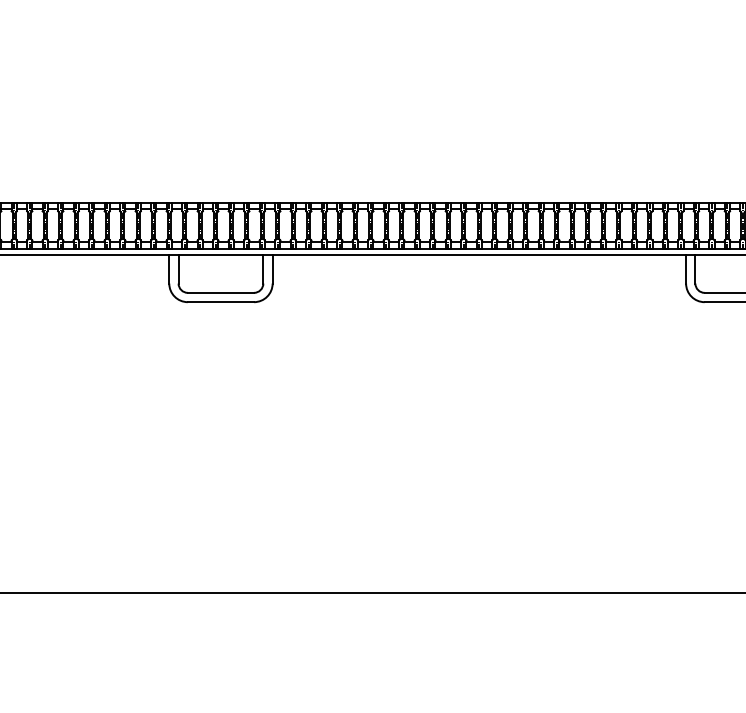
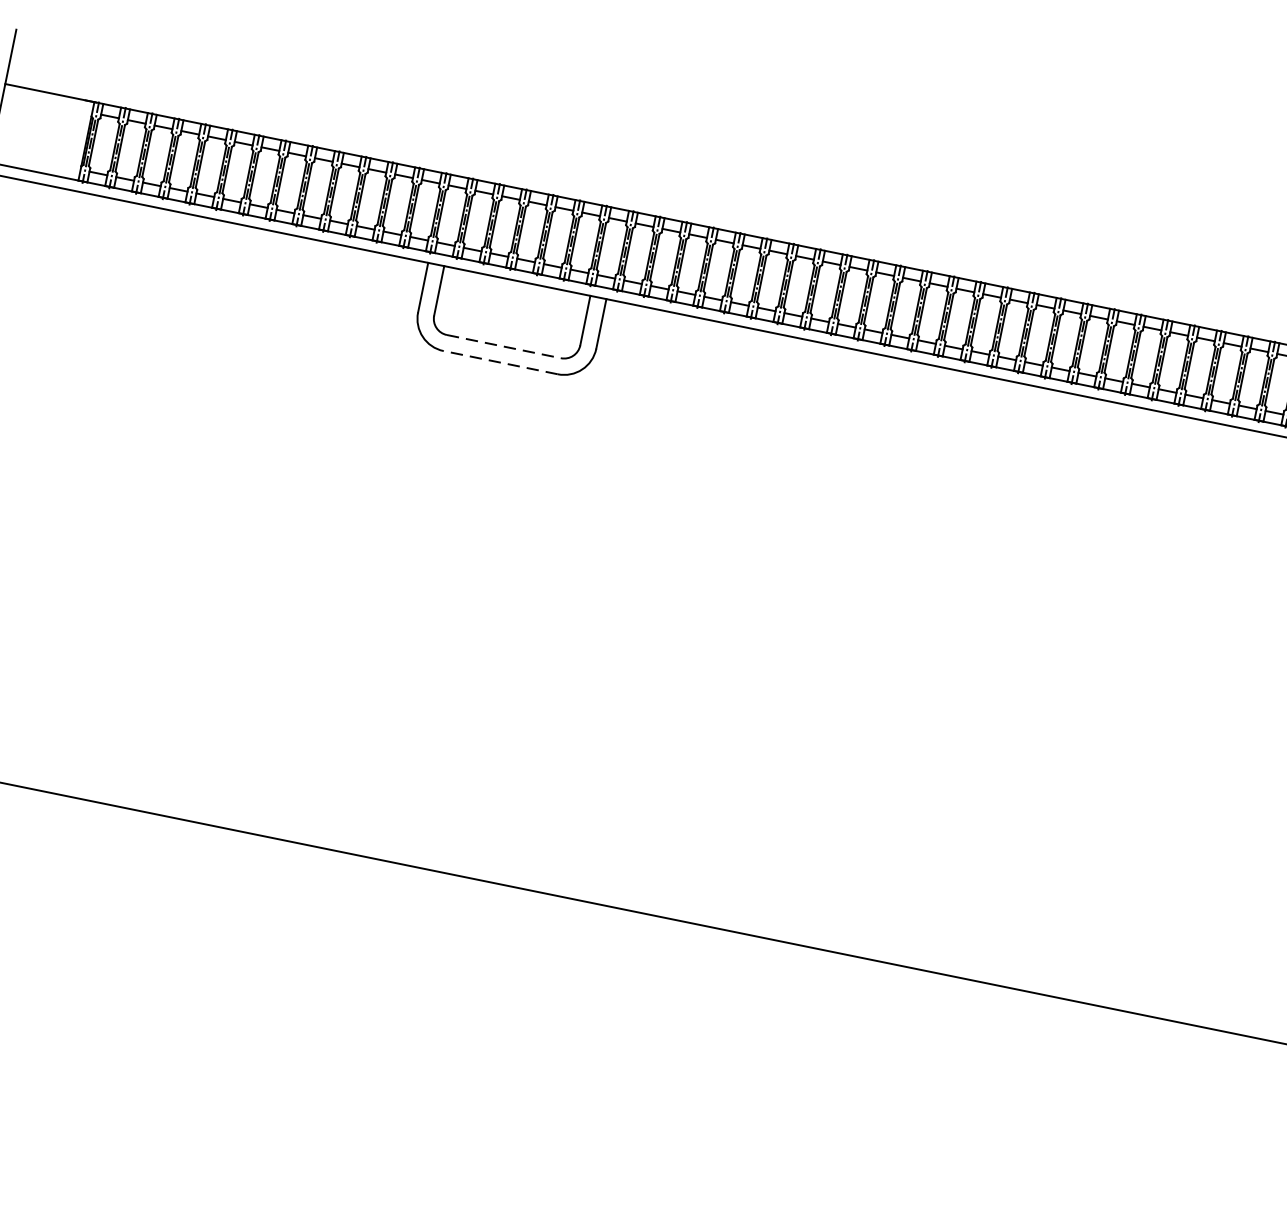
line: (221, 292) -> (505, 346), solid -> dashed
line: (220, 302) -> (499, 363), solid -> dashed

